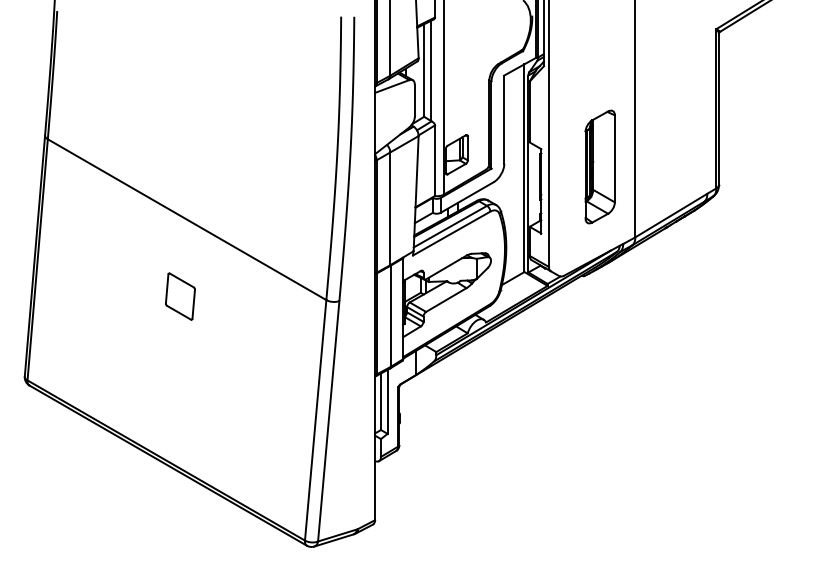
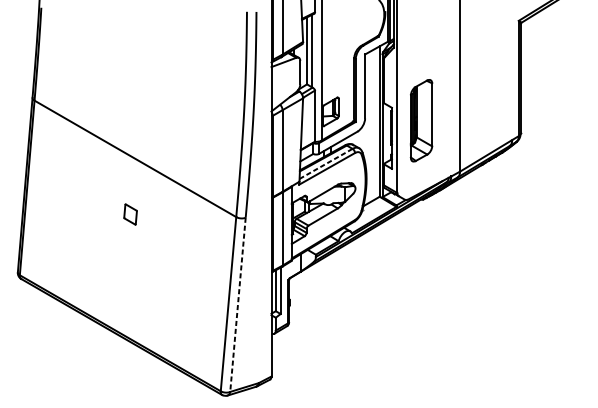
part: (599, 166) -> (421, 120), moved
line: (450, 226) -> (326, 163), solid -> dashed
part: (180, 296) -> (130, 214), size x0.6
line: (328, 421) -> (237, 305), solid -> dashed

